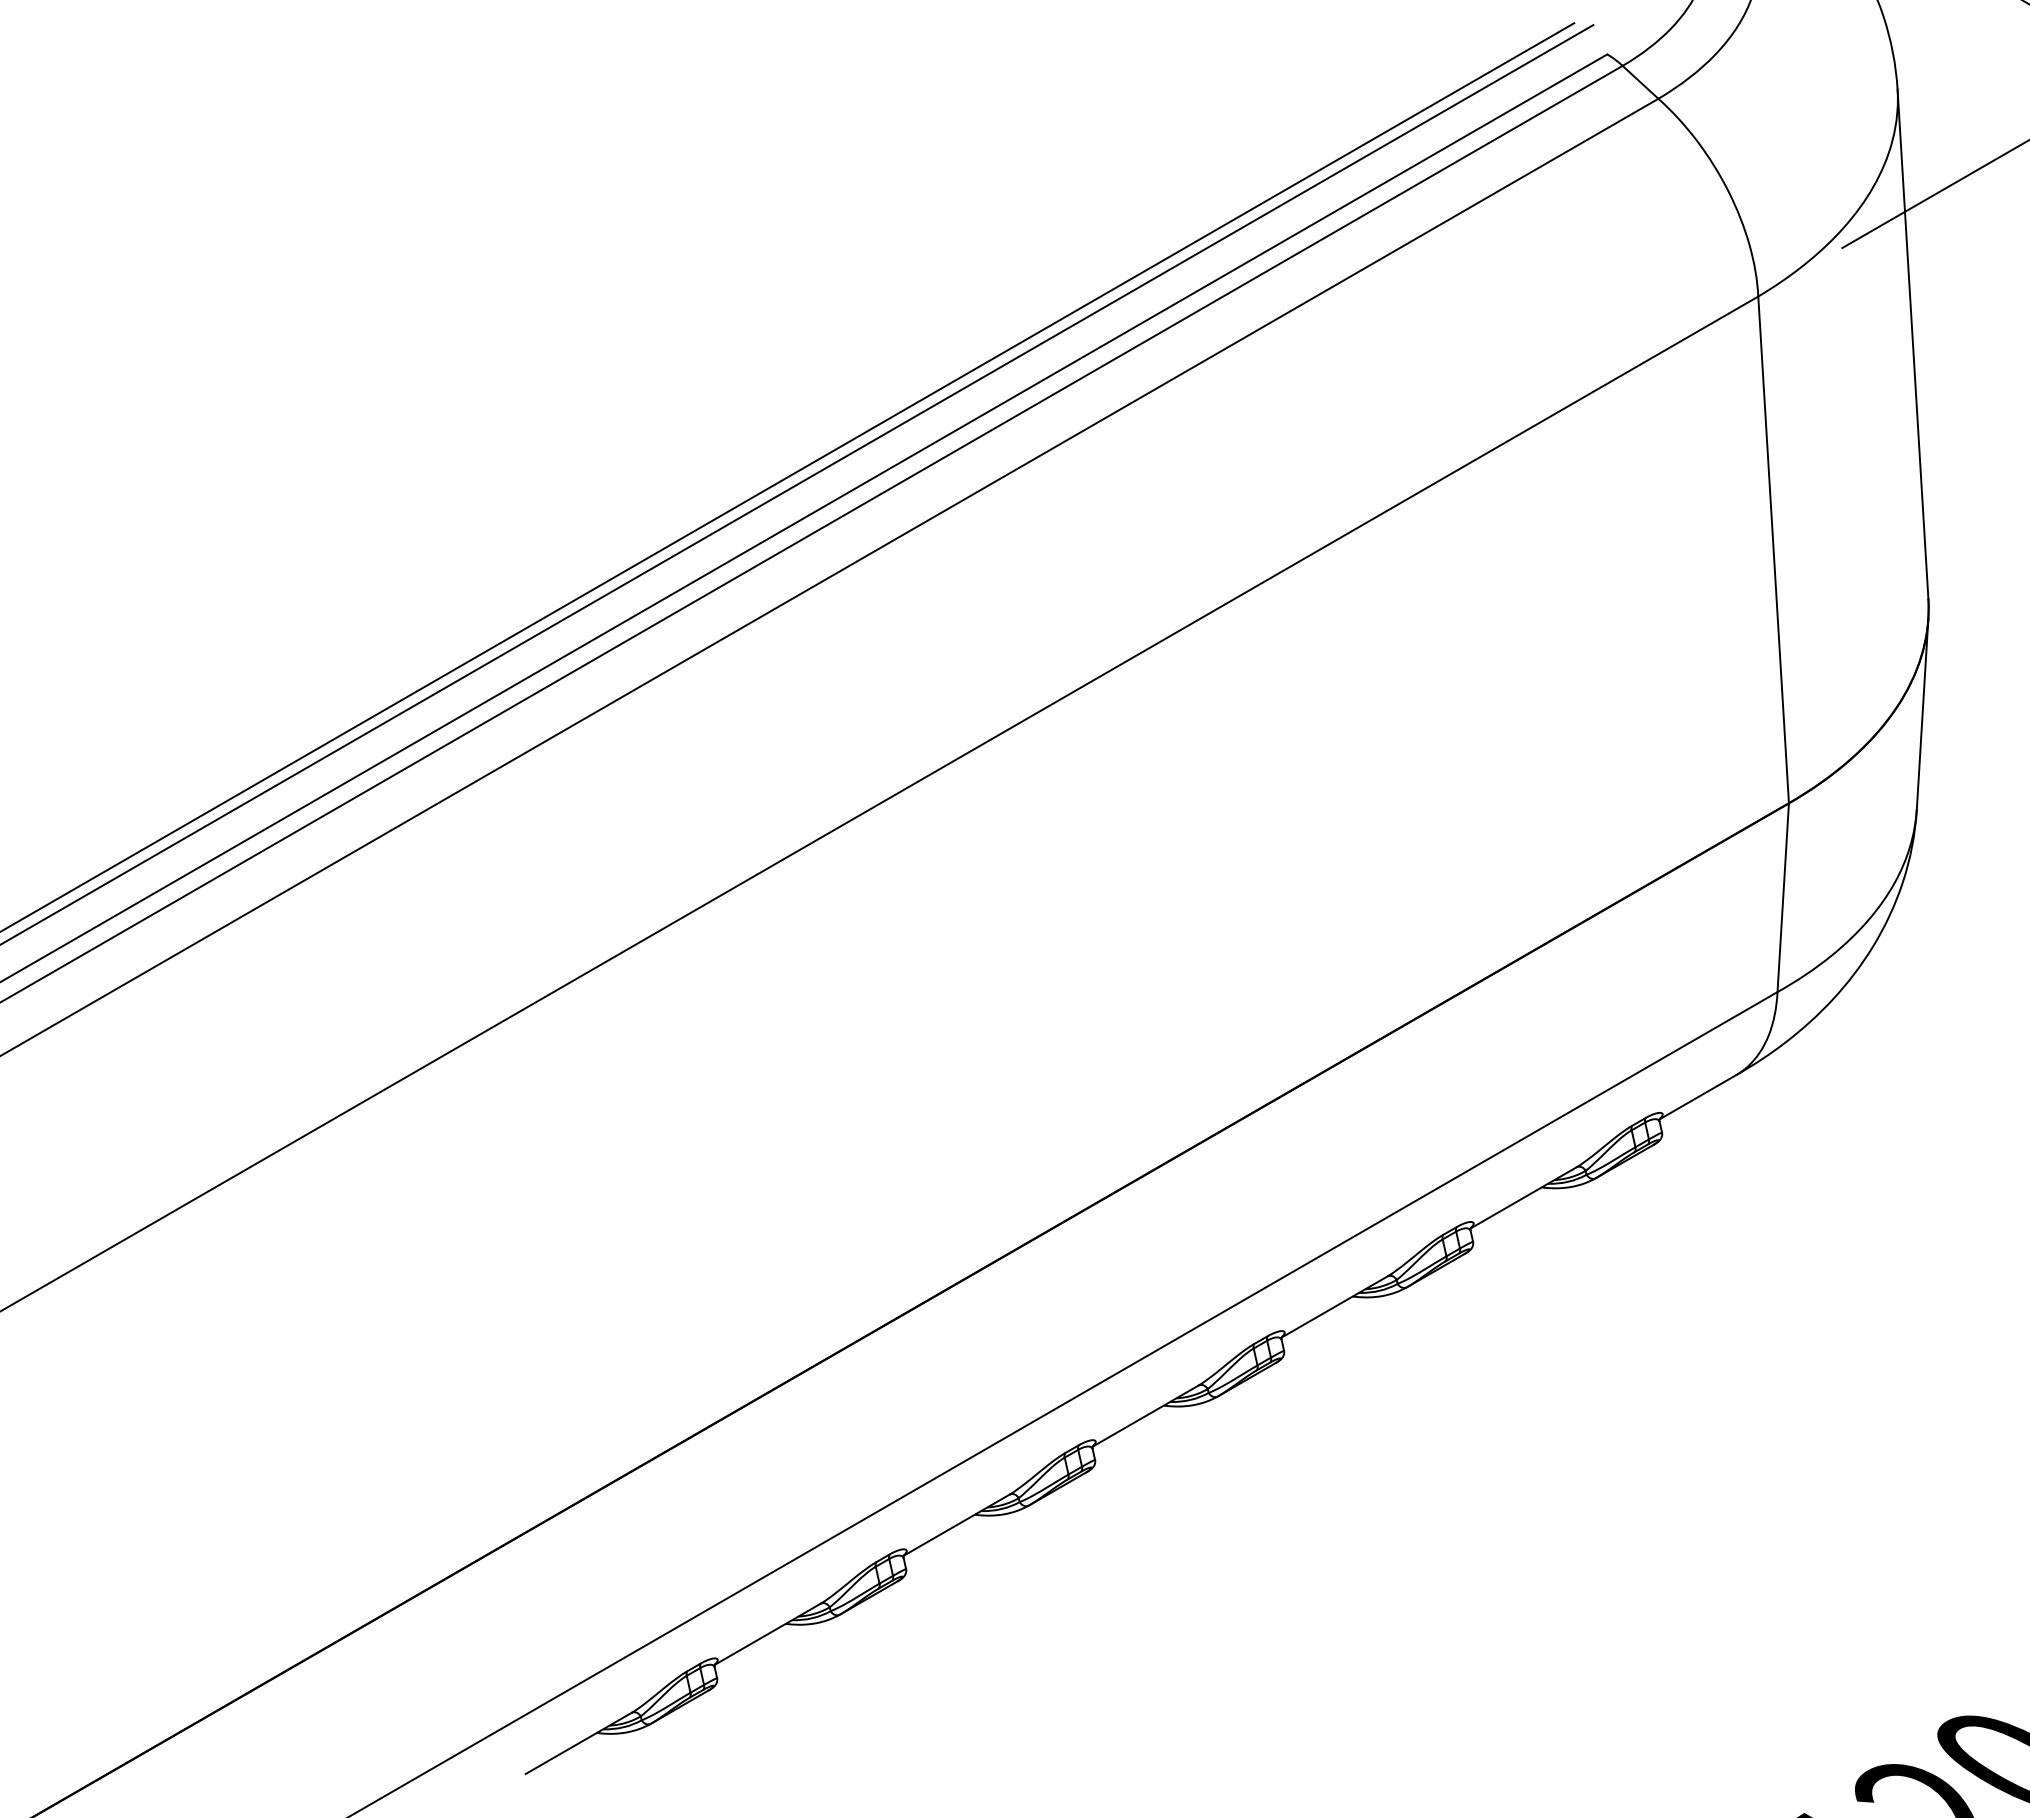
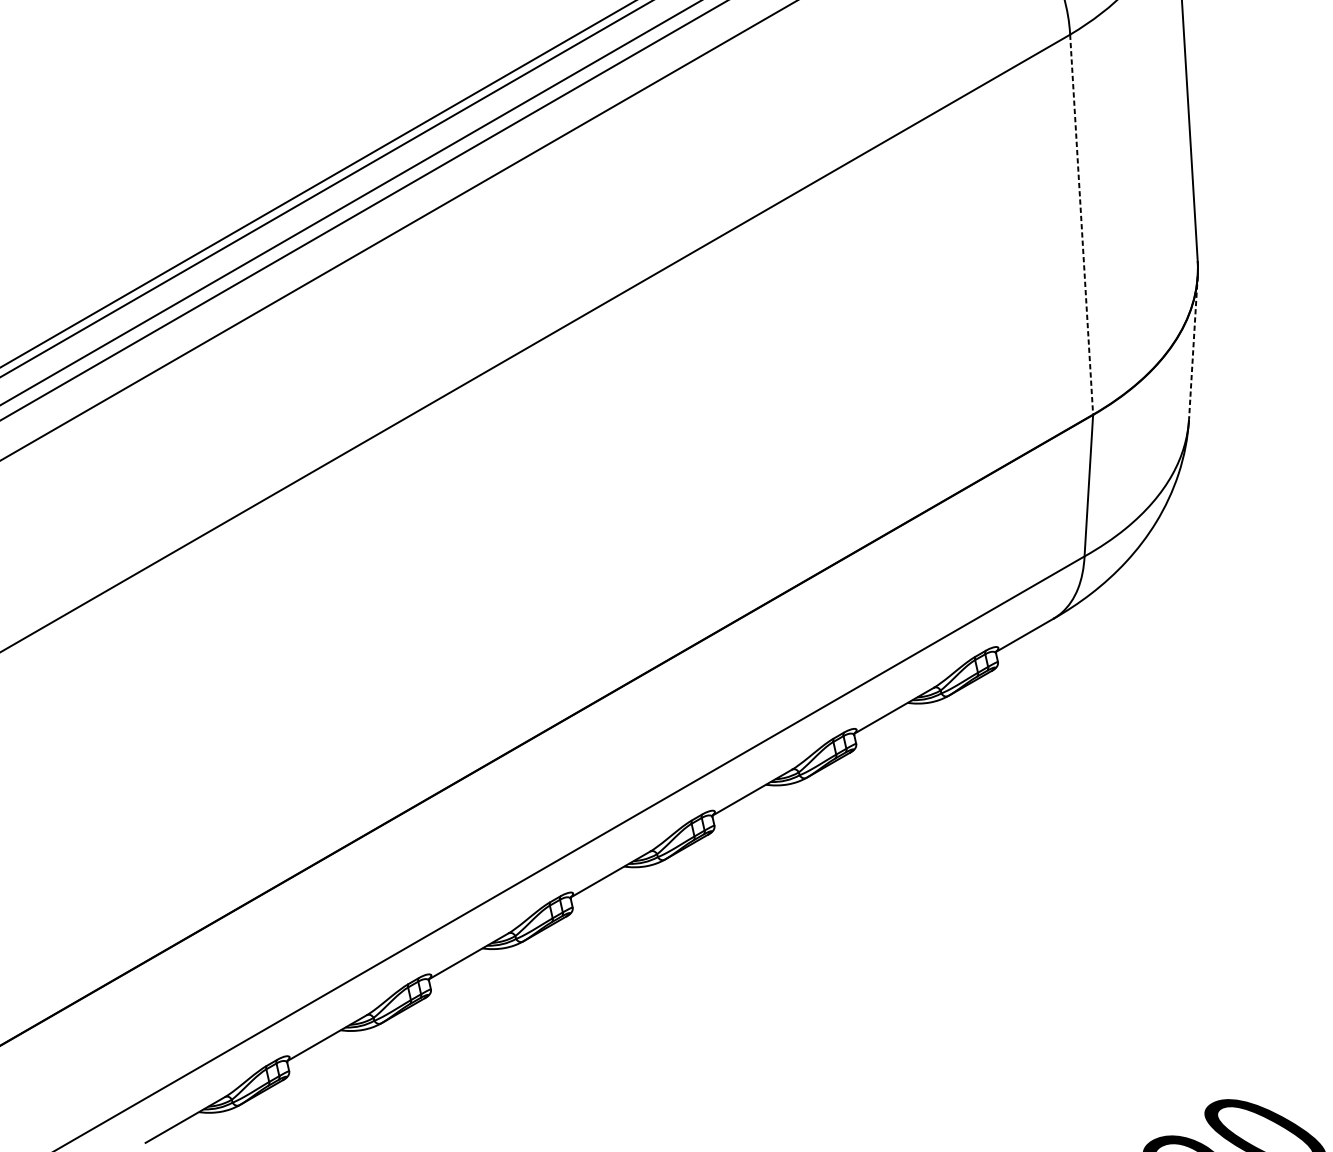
line: (1773, 549) -> (1081, 224), solid -> dashed
line: (1922, 713) -> (1193, 347), solid -> dashed

